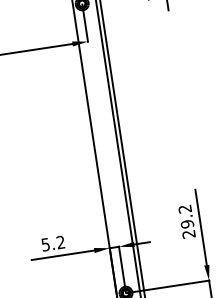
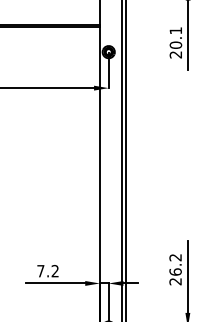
text: (187, 223) -> (175, 271), 29.2 -> 26.2
text: (45, 245) -> (40, 271), 5.2 -> 7.2

